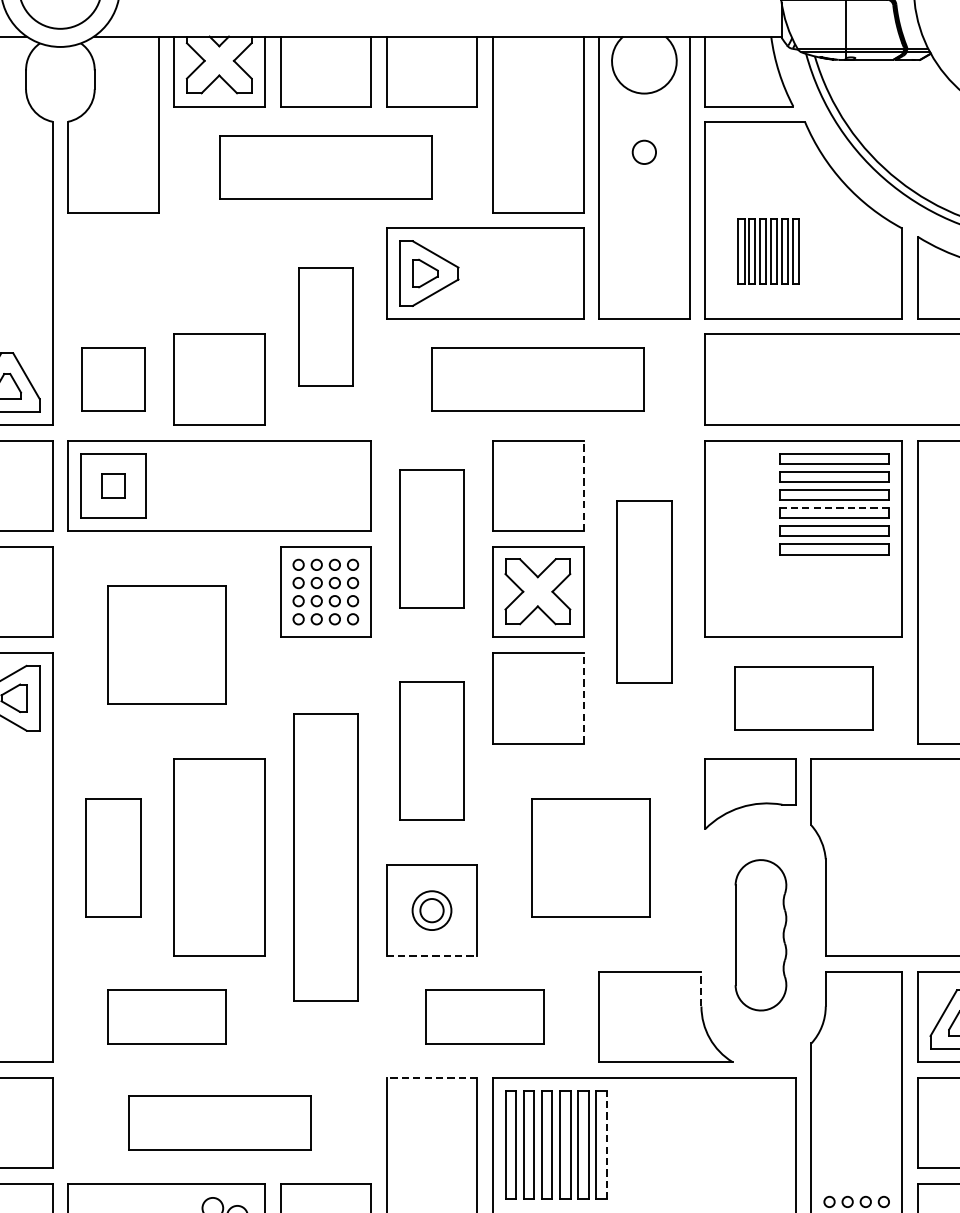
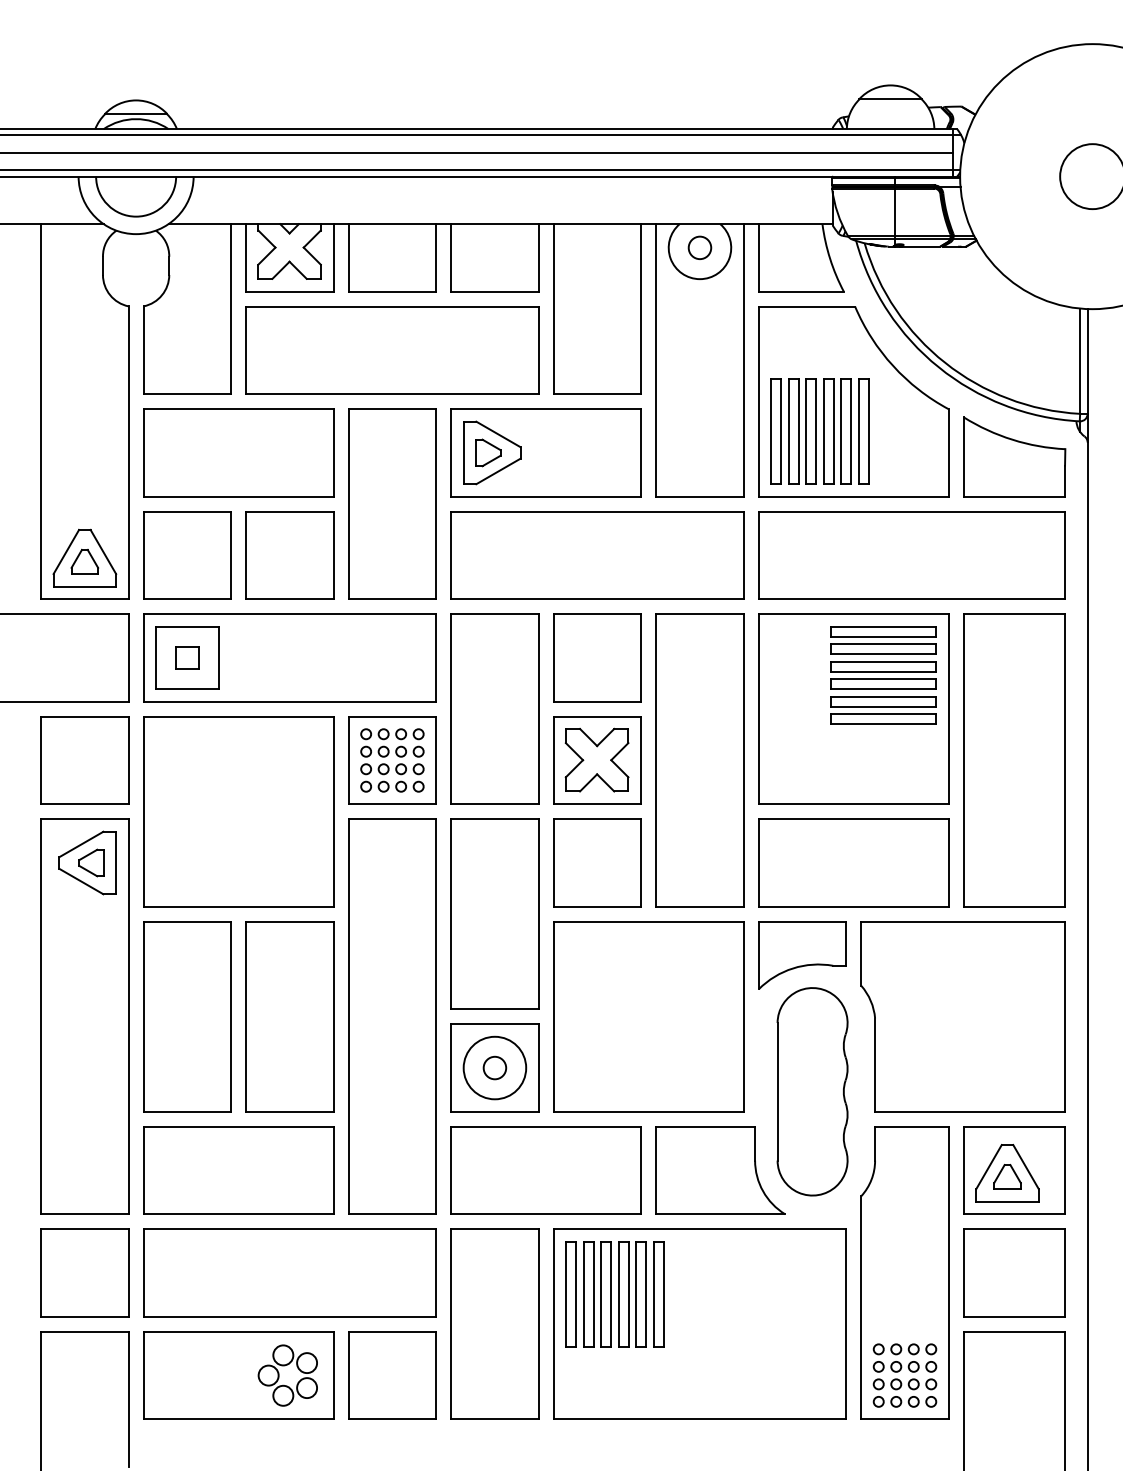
circle: (643, 151) -> (699, 247), moved
part: (325, 167) -> (392, 350), size x1.43
part: (768, 251) -> (819, 431), size x1.67
part: (166, 273) -> (238, 452), added
part: (325, 325) -> (392, 503), size x1.67
part: (113, 379) -> (187, 555), size x1.43
part: (538, 379) -> (597, 555), size x1.43
line: (583, 485) -> (641, 657), dashed -> solid
line: (834, 508) -> (883, 679), dashed -> solid
part: (431, 538) -> (494, 708), size x1.43
part: (643, 592) -> (699, 760), size x1.67
part: (166, 644) -> (238, 811), size x1.67
part: (803, 697) -> (853, 862), size x1.43
line: (583, 698) -> (641, 863), dashed -> solid
part: (431, 750) -> (494, 913), size x1.43
part: (113, 857) -> (187, 1016), size x1.67
part: (325, 857) -> (392, 1016), size x1.43
part: (591, 857) -> (648, 1016), size x1.67
circle: (431, 910) -> (494, 1067), size x1.67
part: (760, 934) -> (812, 1091), size x1.43
line: (431, 955) -> (494, 1111), dashed -> solid
line: (701, 988) -> (755, 1143), dashed -> solid
part: (166, 1016) -> (238, 1170), size x1.67
part: (484, 1016) -> (545, 1170), size x1.67
line: (431, 1077) -> (494, 1229), dashed -> solid
part: (219, 1122) -> (289, 1272), size x1.67
line: (606, 1144) -> (663, 1293), dashed -> solid

